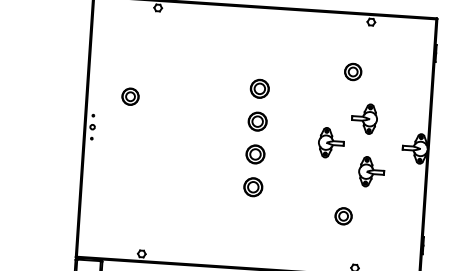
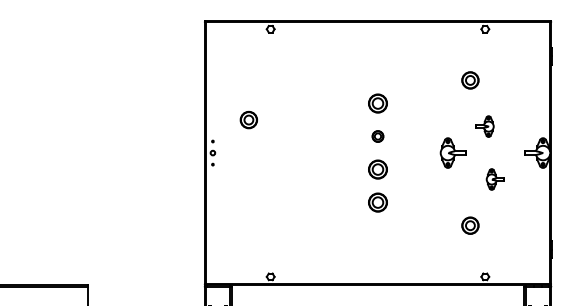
part: (364, 118) -> (484, 126), size x0.7
part: (257, 121) -> (377, 136), size x0.6
part: (371, 172) -> (495, 179), size x0.7

